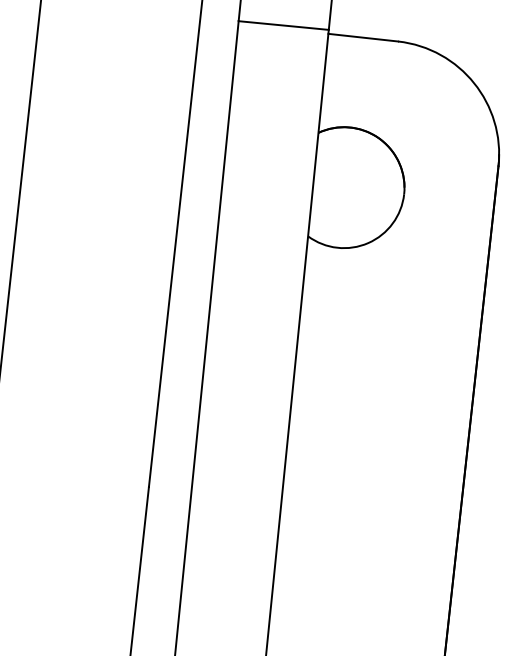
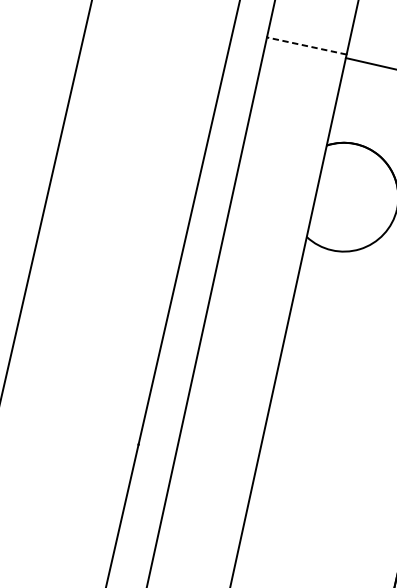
line: (283, 25) -> (306, 45), solid -> dashed

